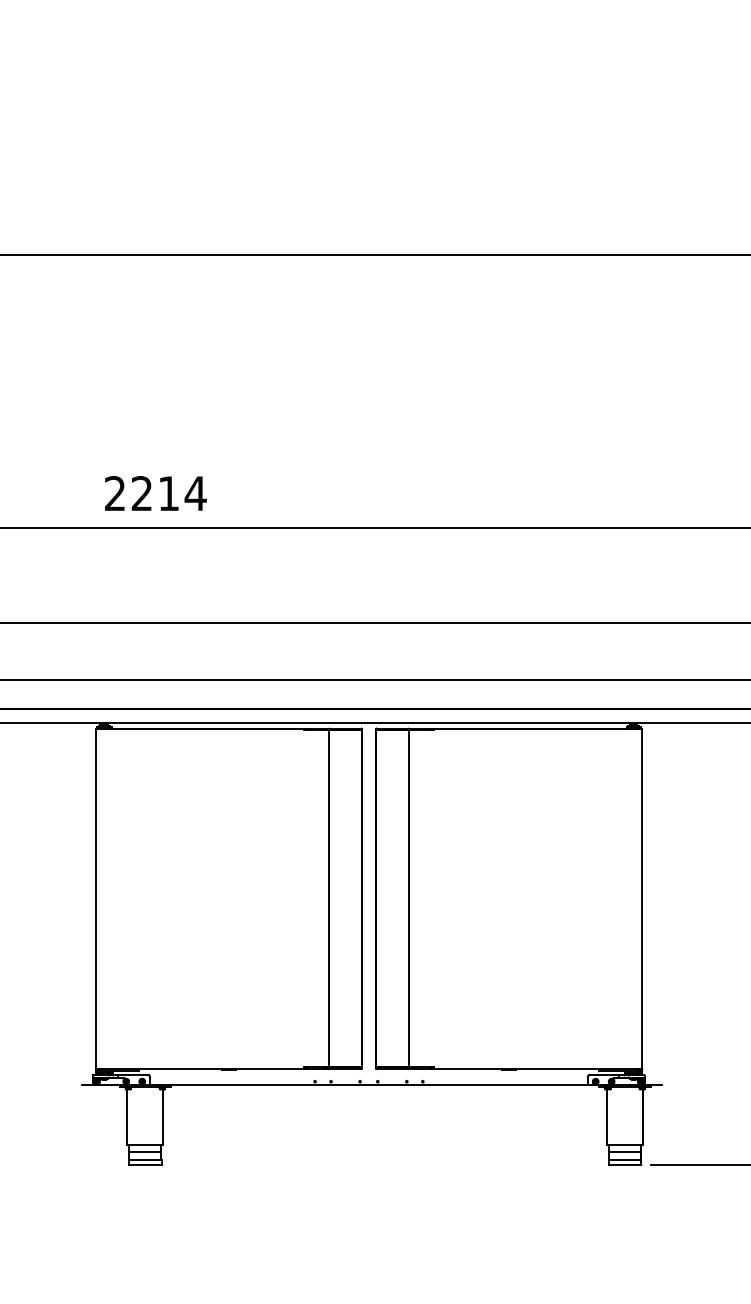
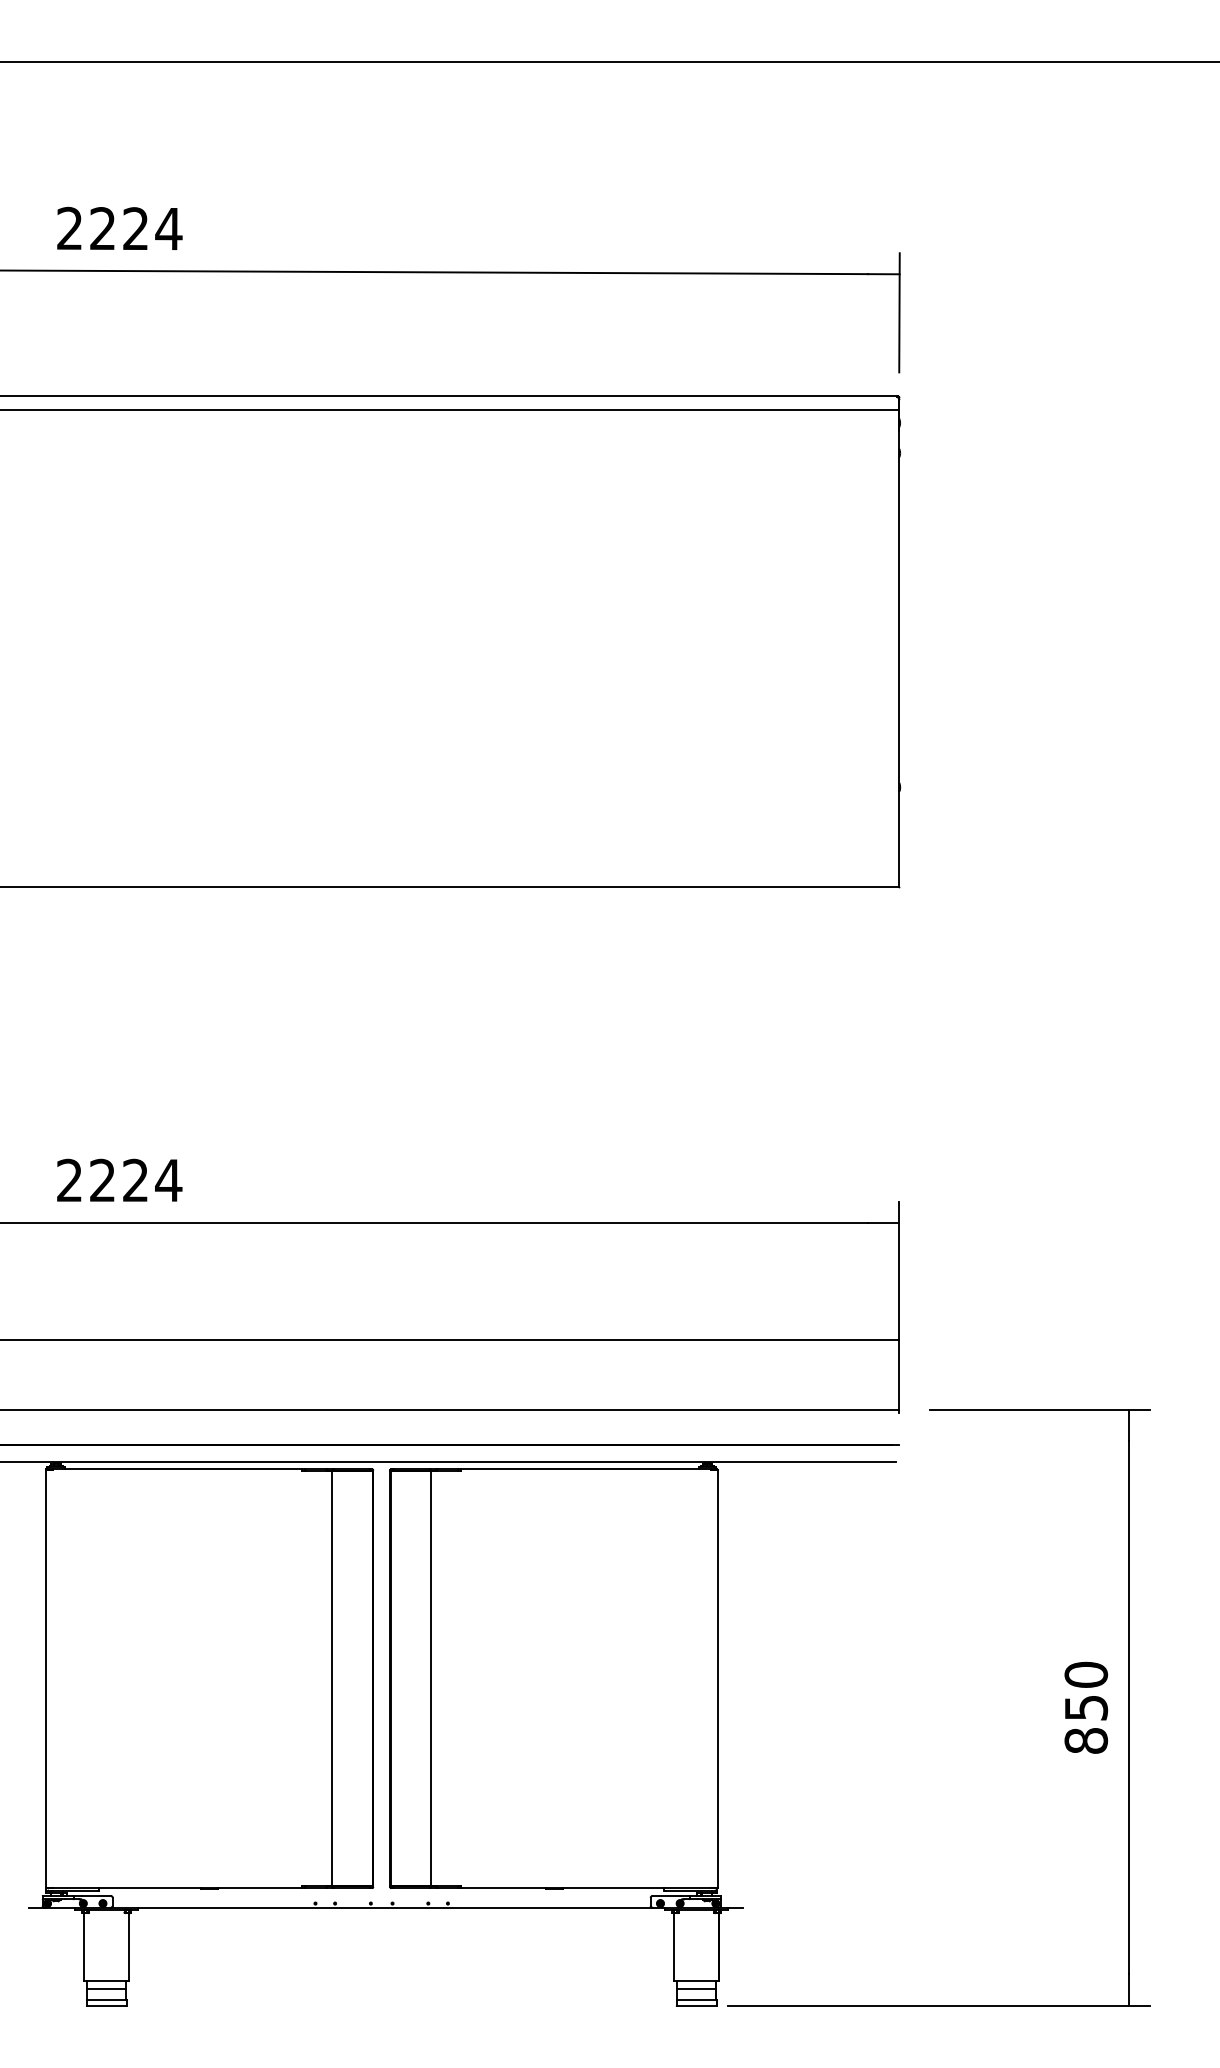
text: (168, 492) -> (135, 1179), 2214 -> 2224

